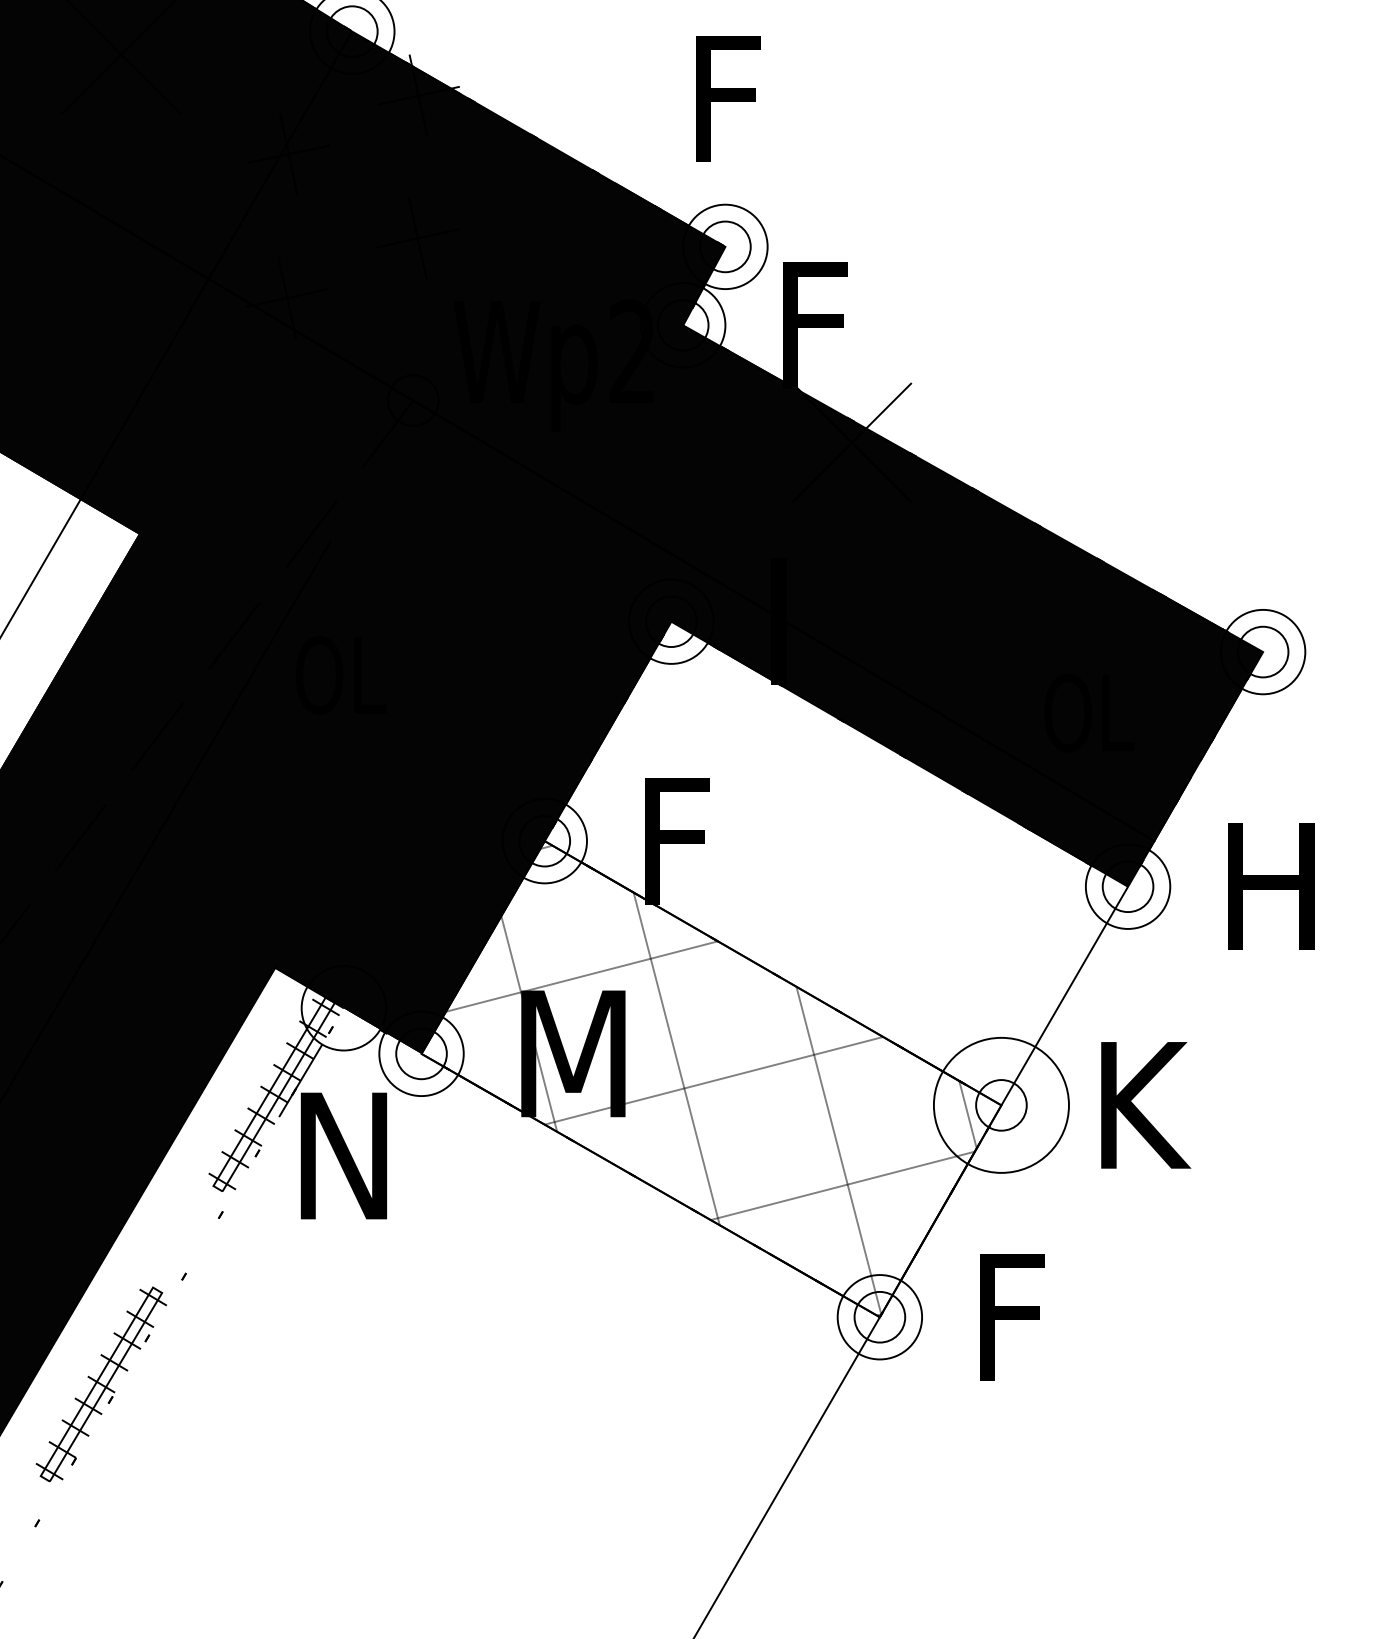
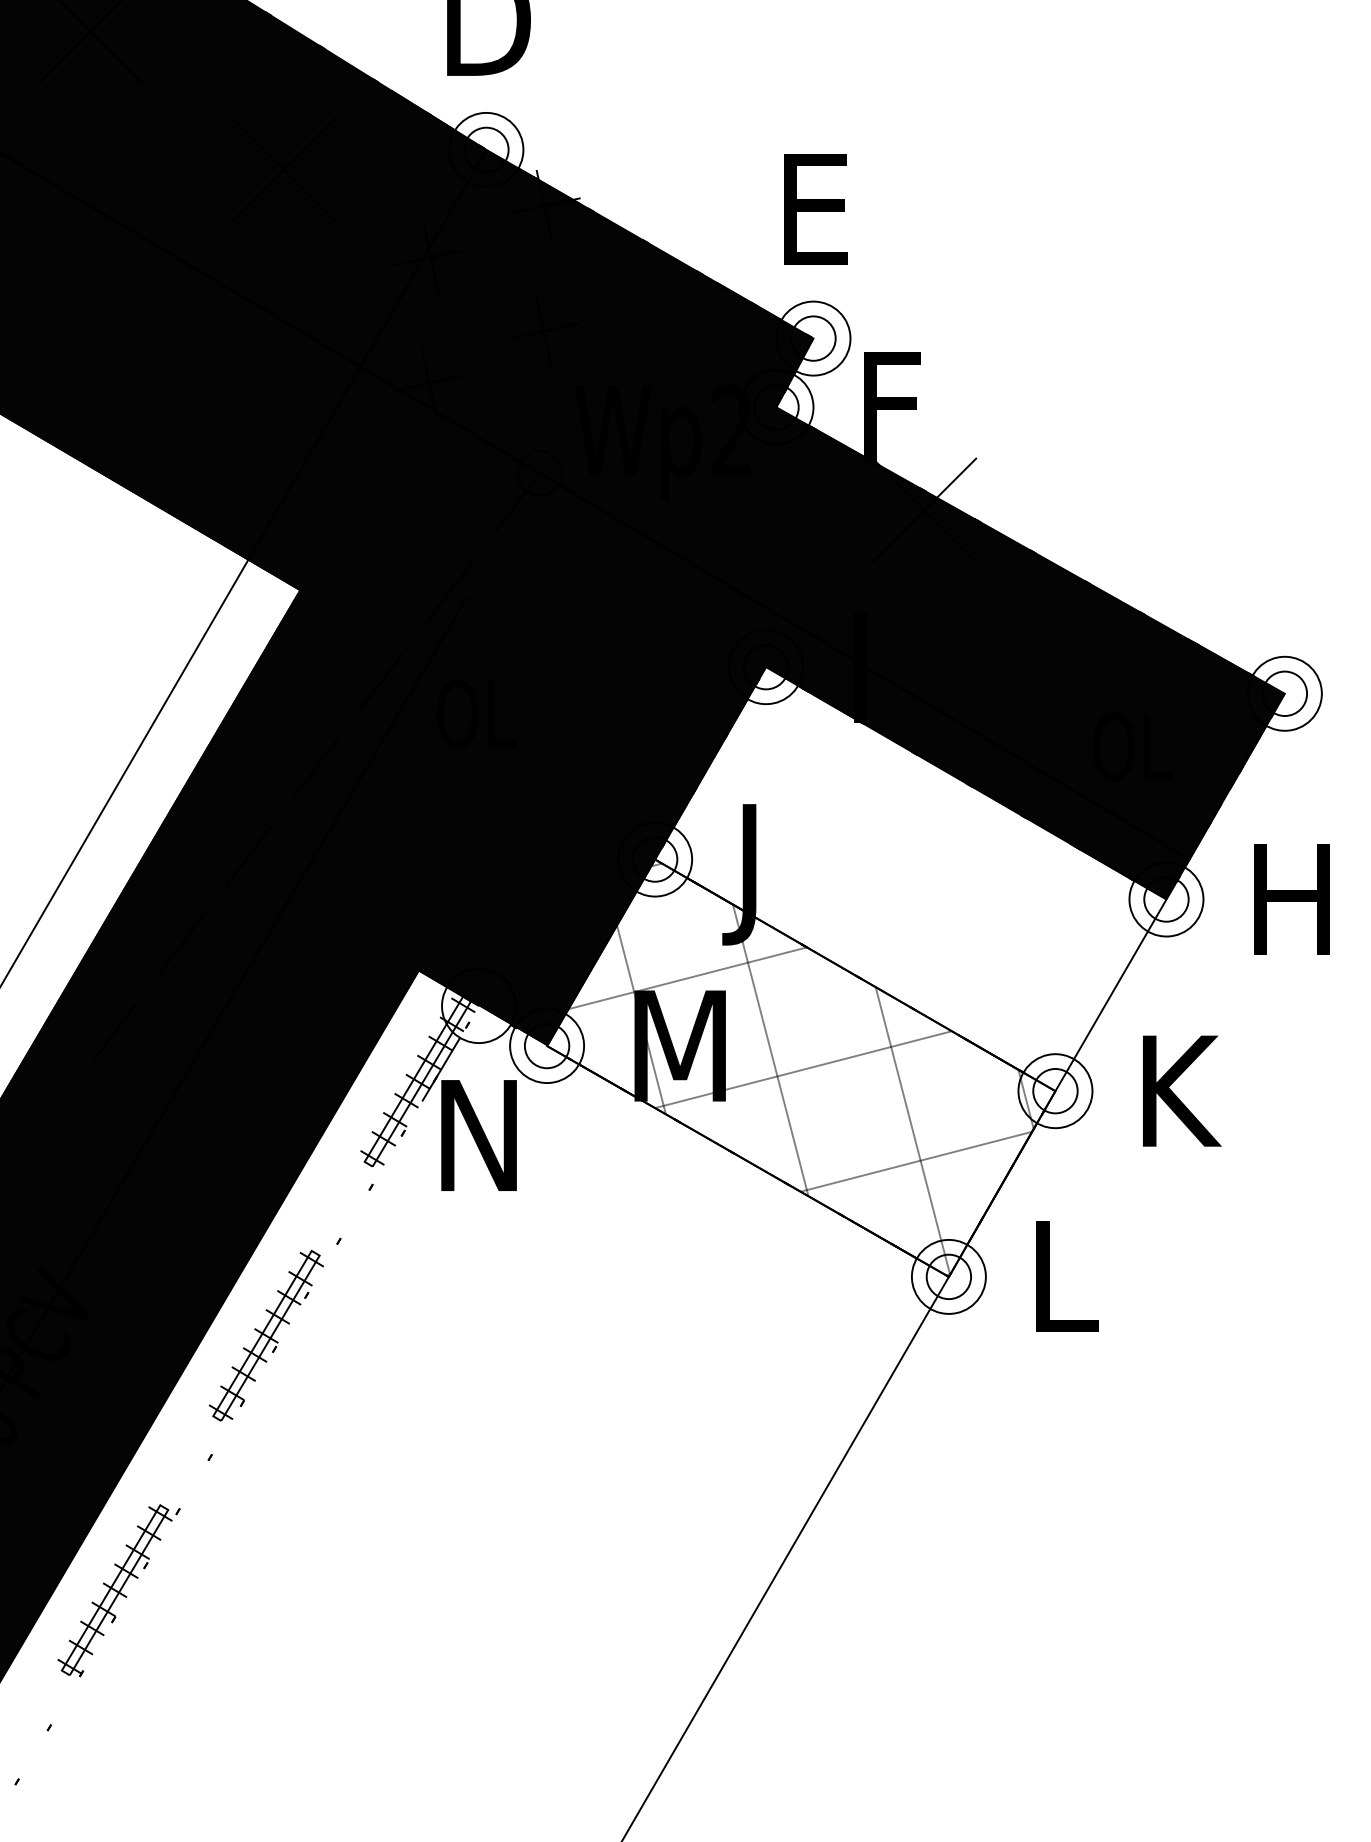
text: (727, 99) -> (815, 209), F -> E
text: (664, 858) -> (760, 874), F -> J
circle: (1001, 1105) -> (1055, 1091), size x0.62
text: (1023, 1316) -> (1074, 1276), F -> L

